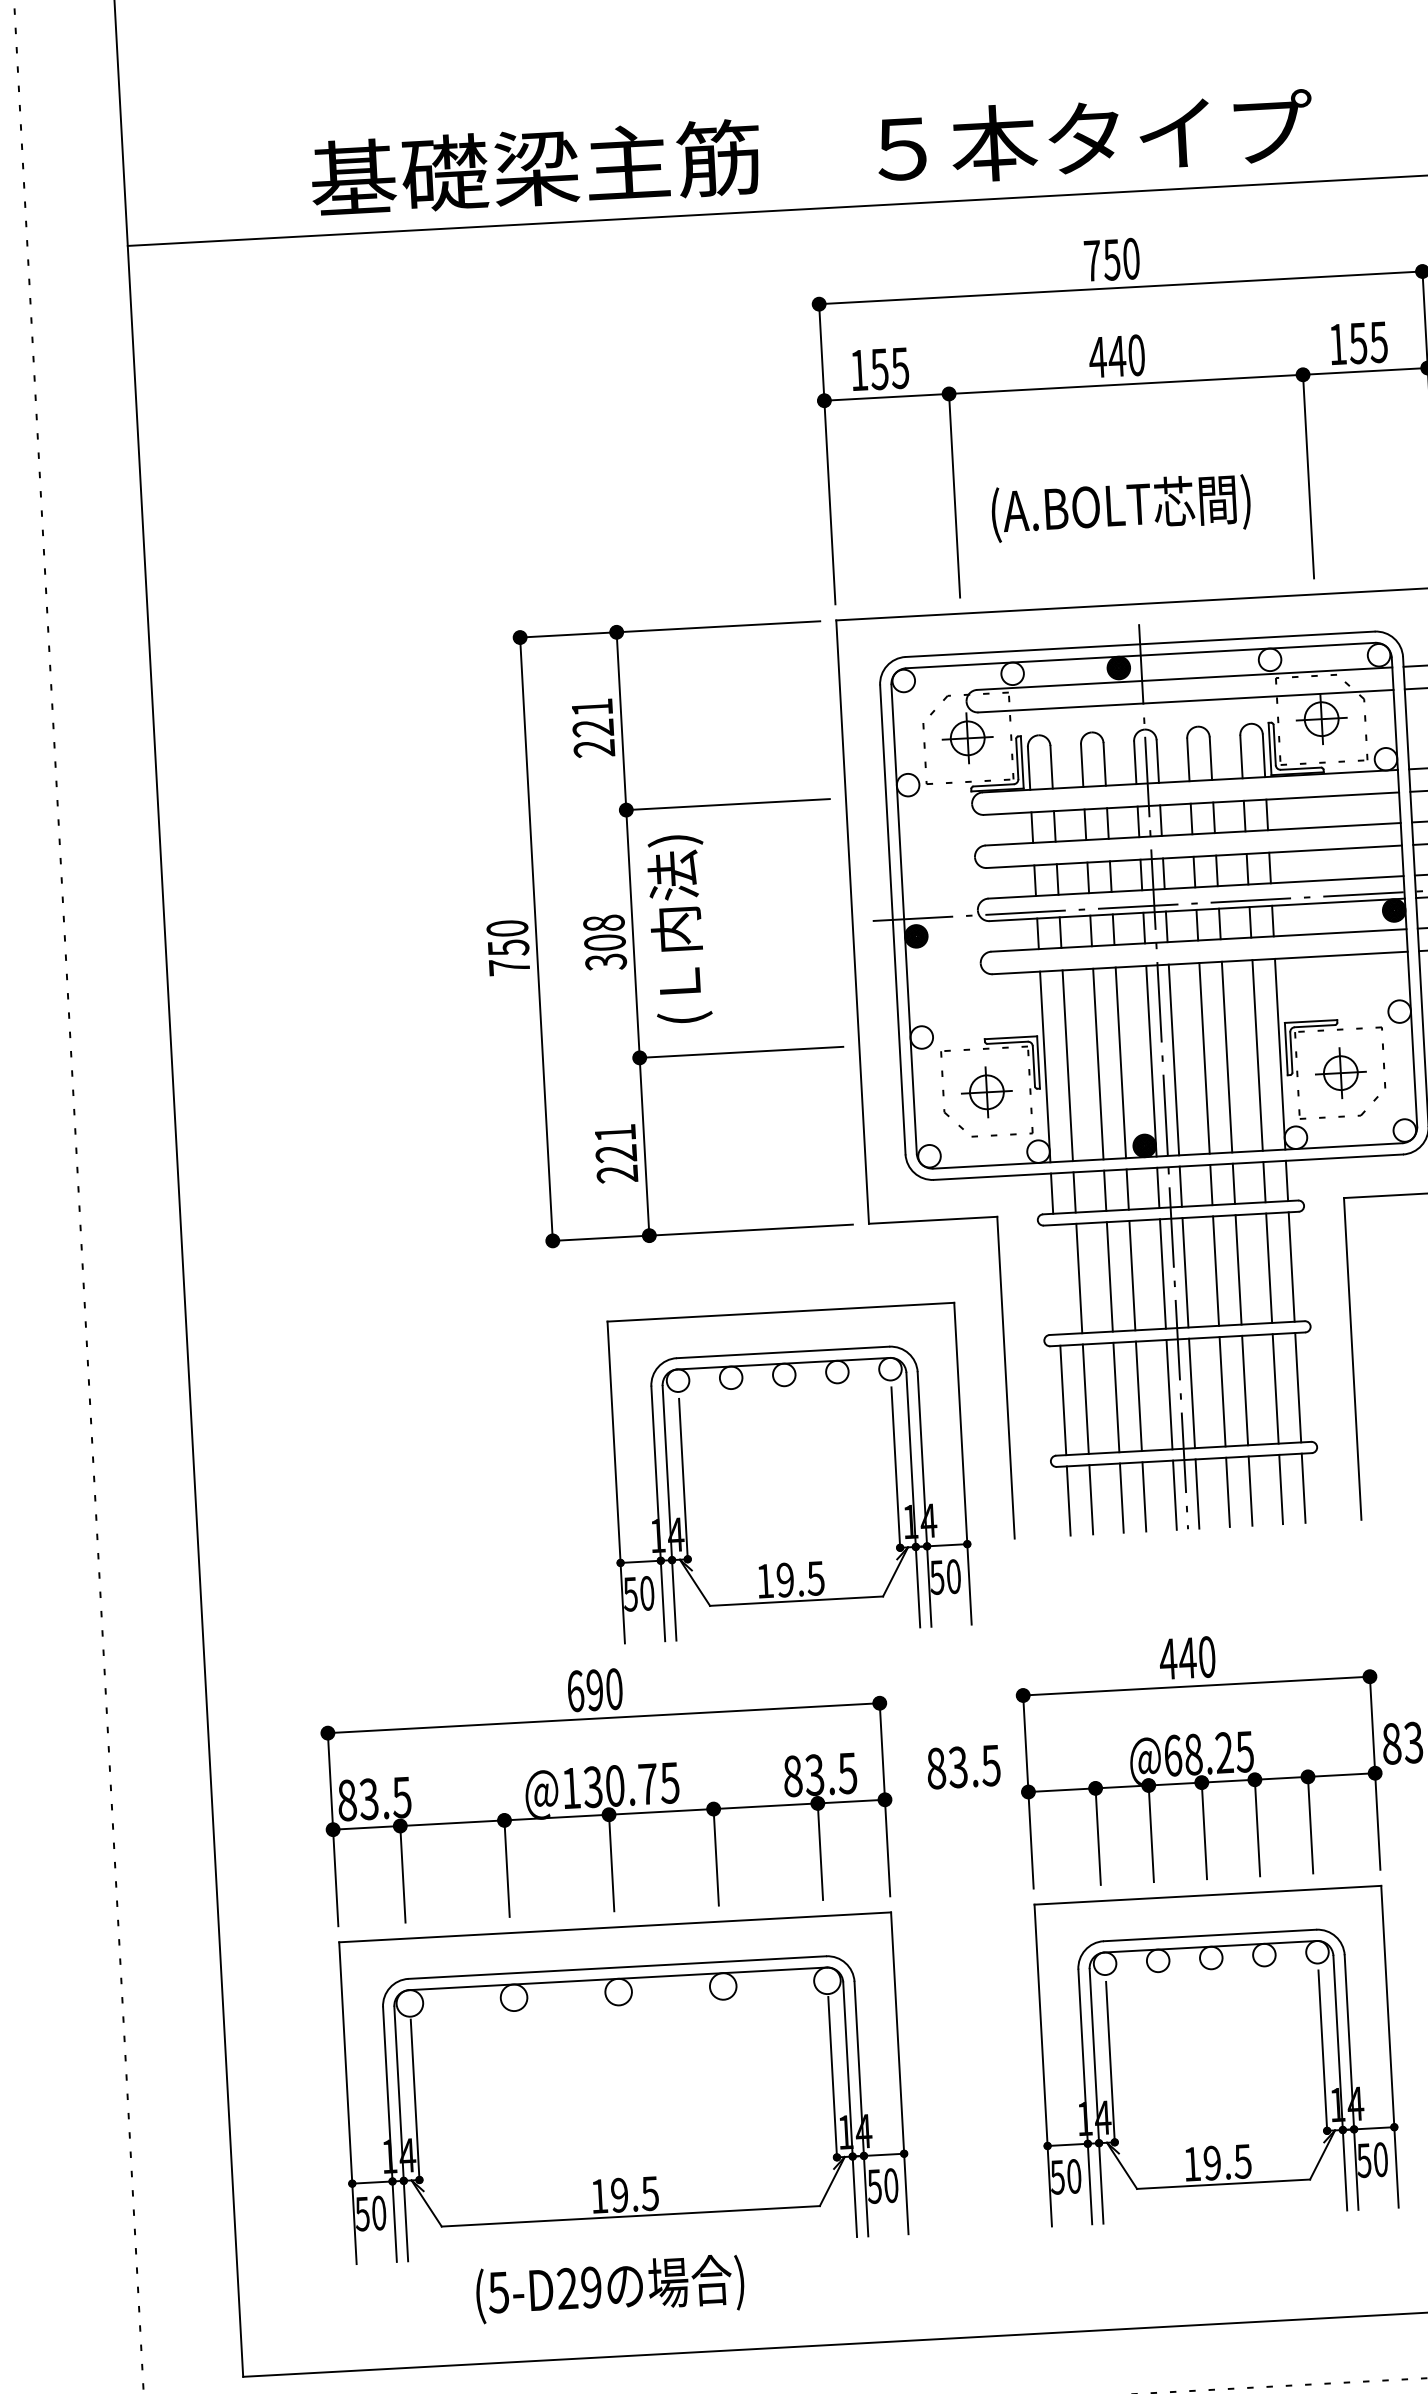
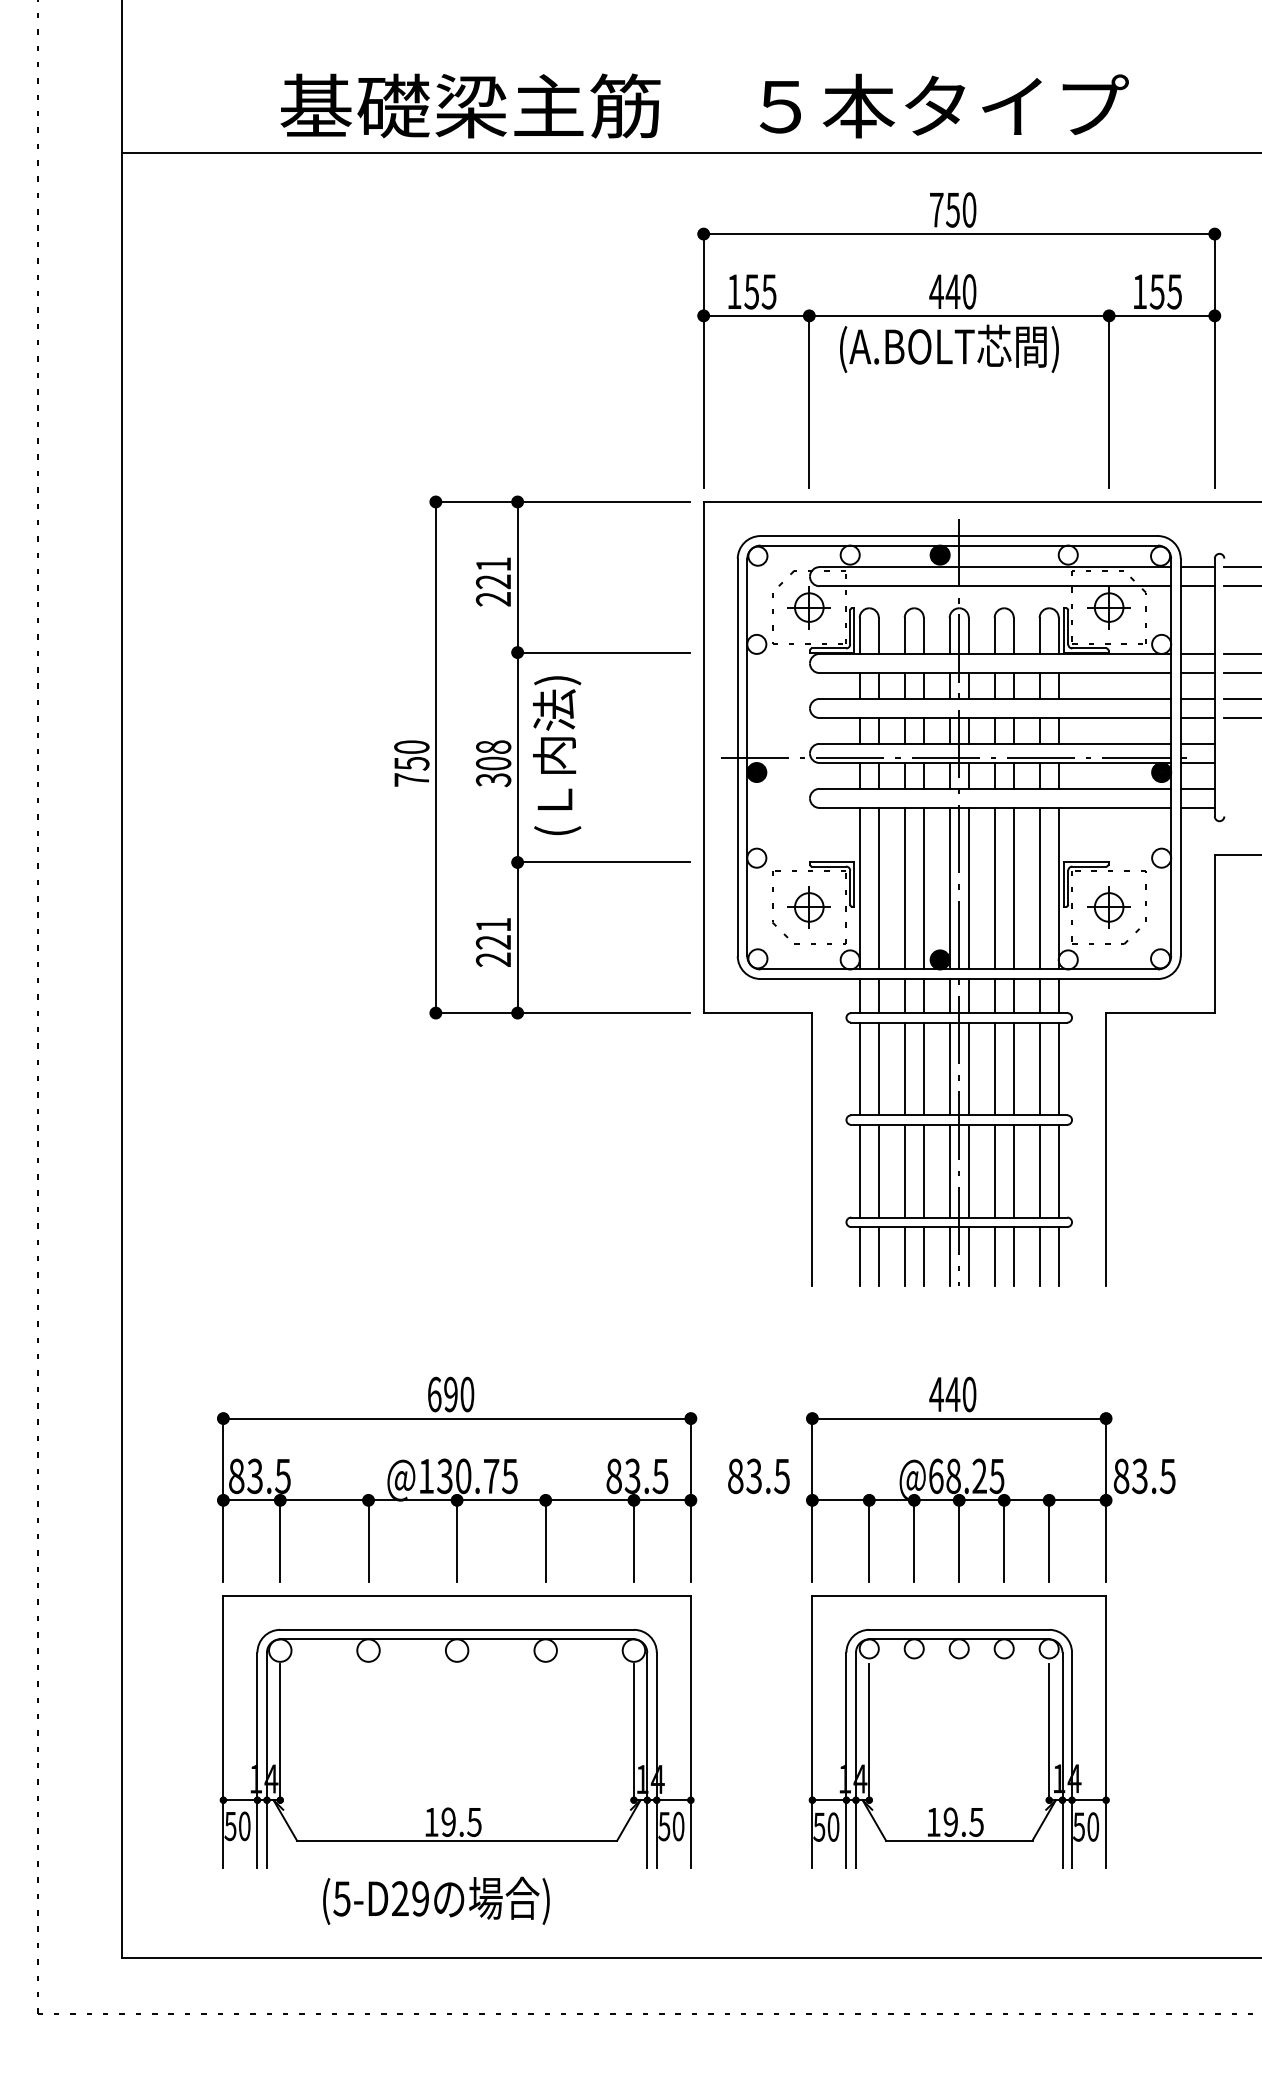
text: (1121, 507) -> (949, 348), moved
line: (1056, 1279) -> (859, 1068), added
part: (788, 1472) -> (624, 1219), removed

